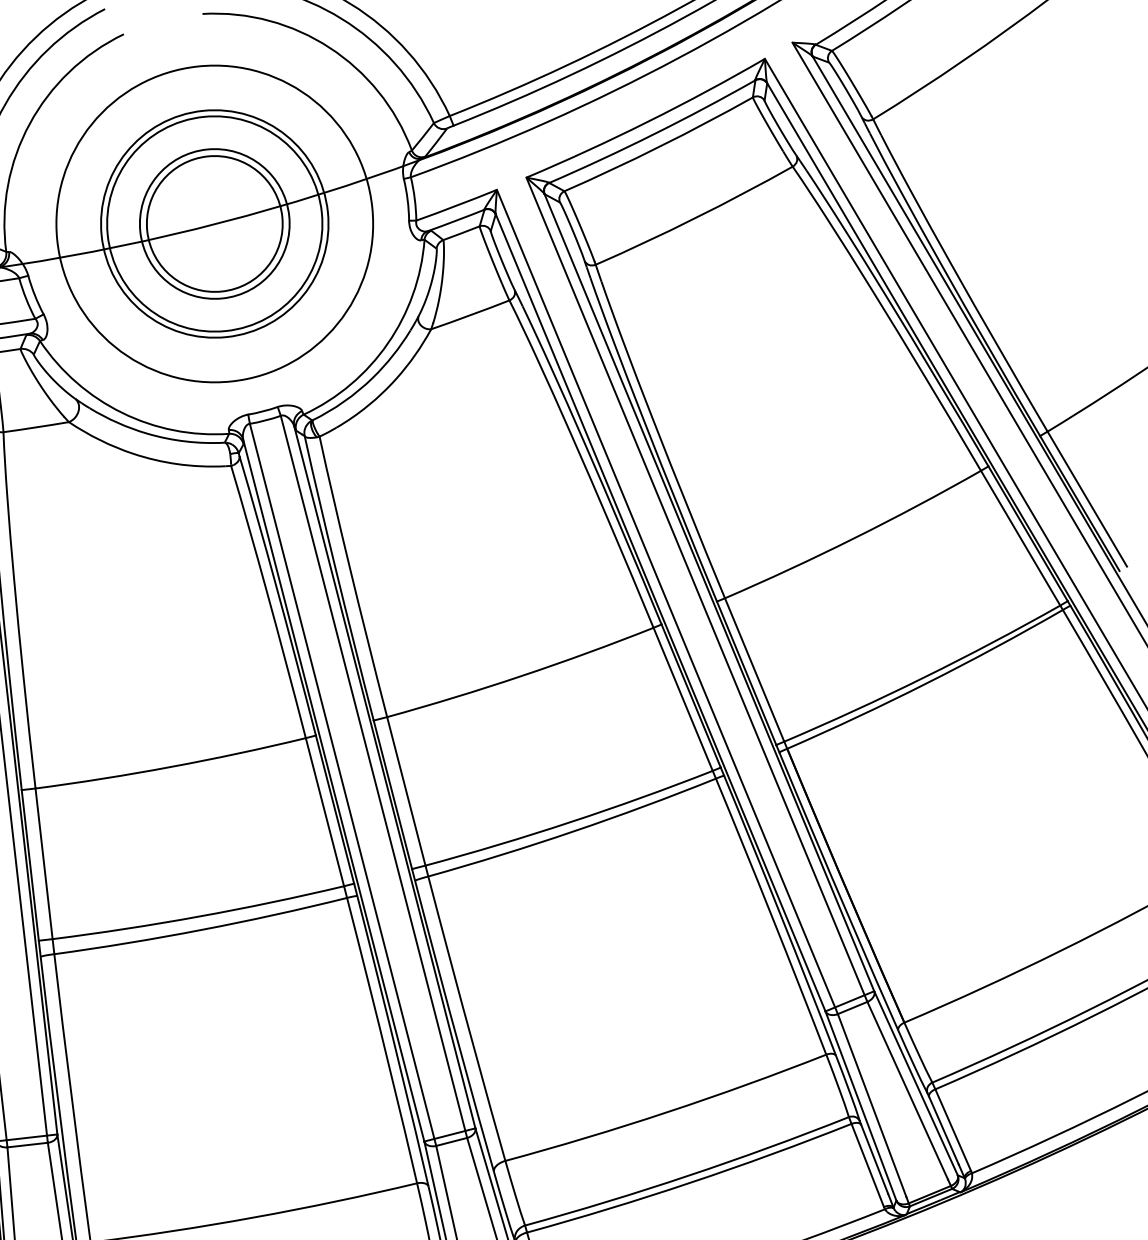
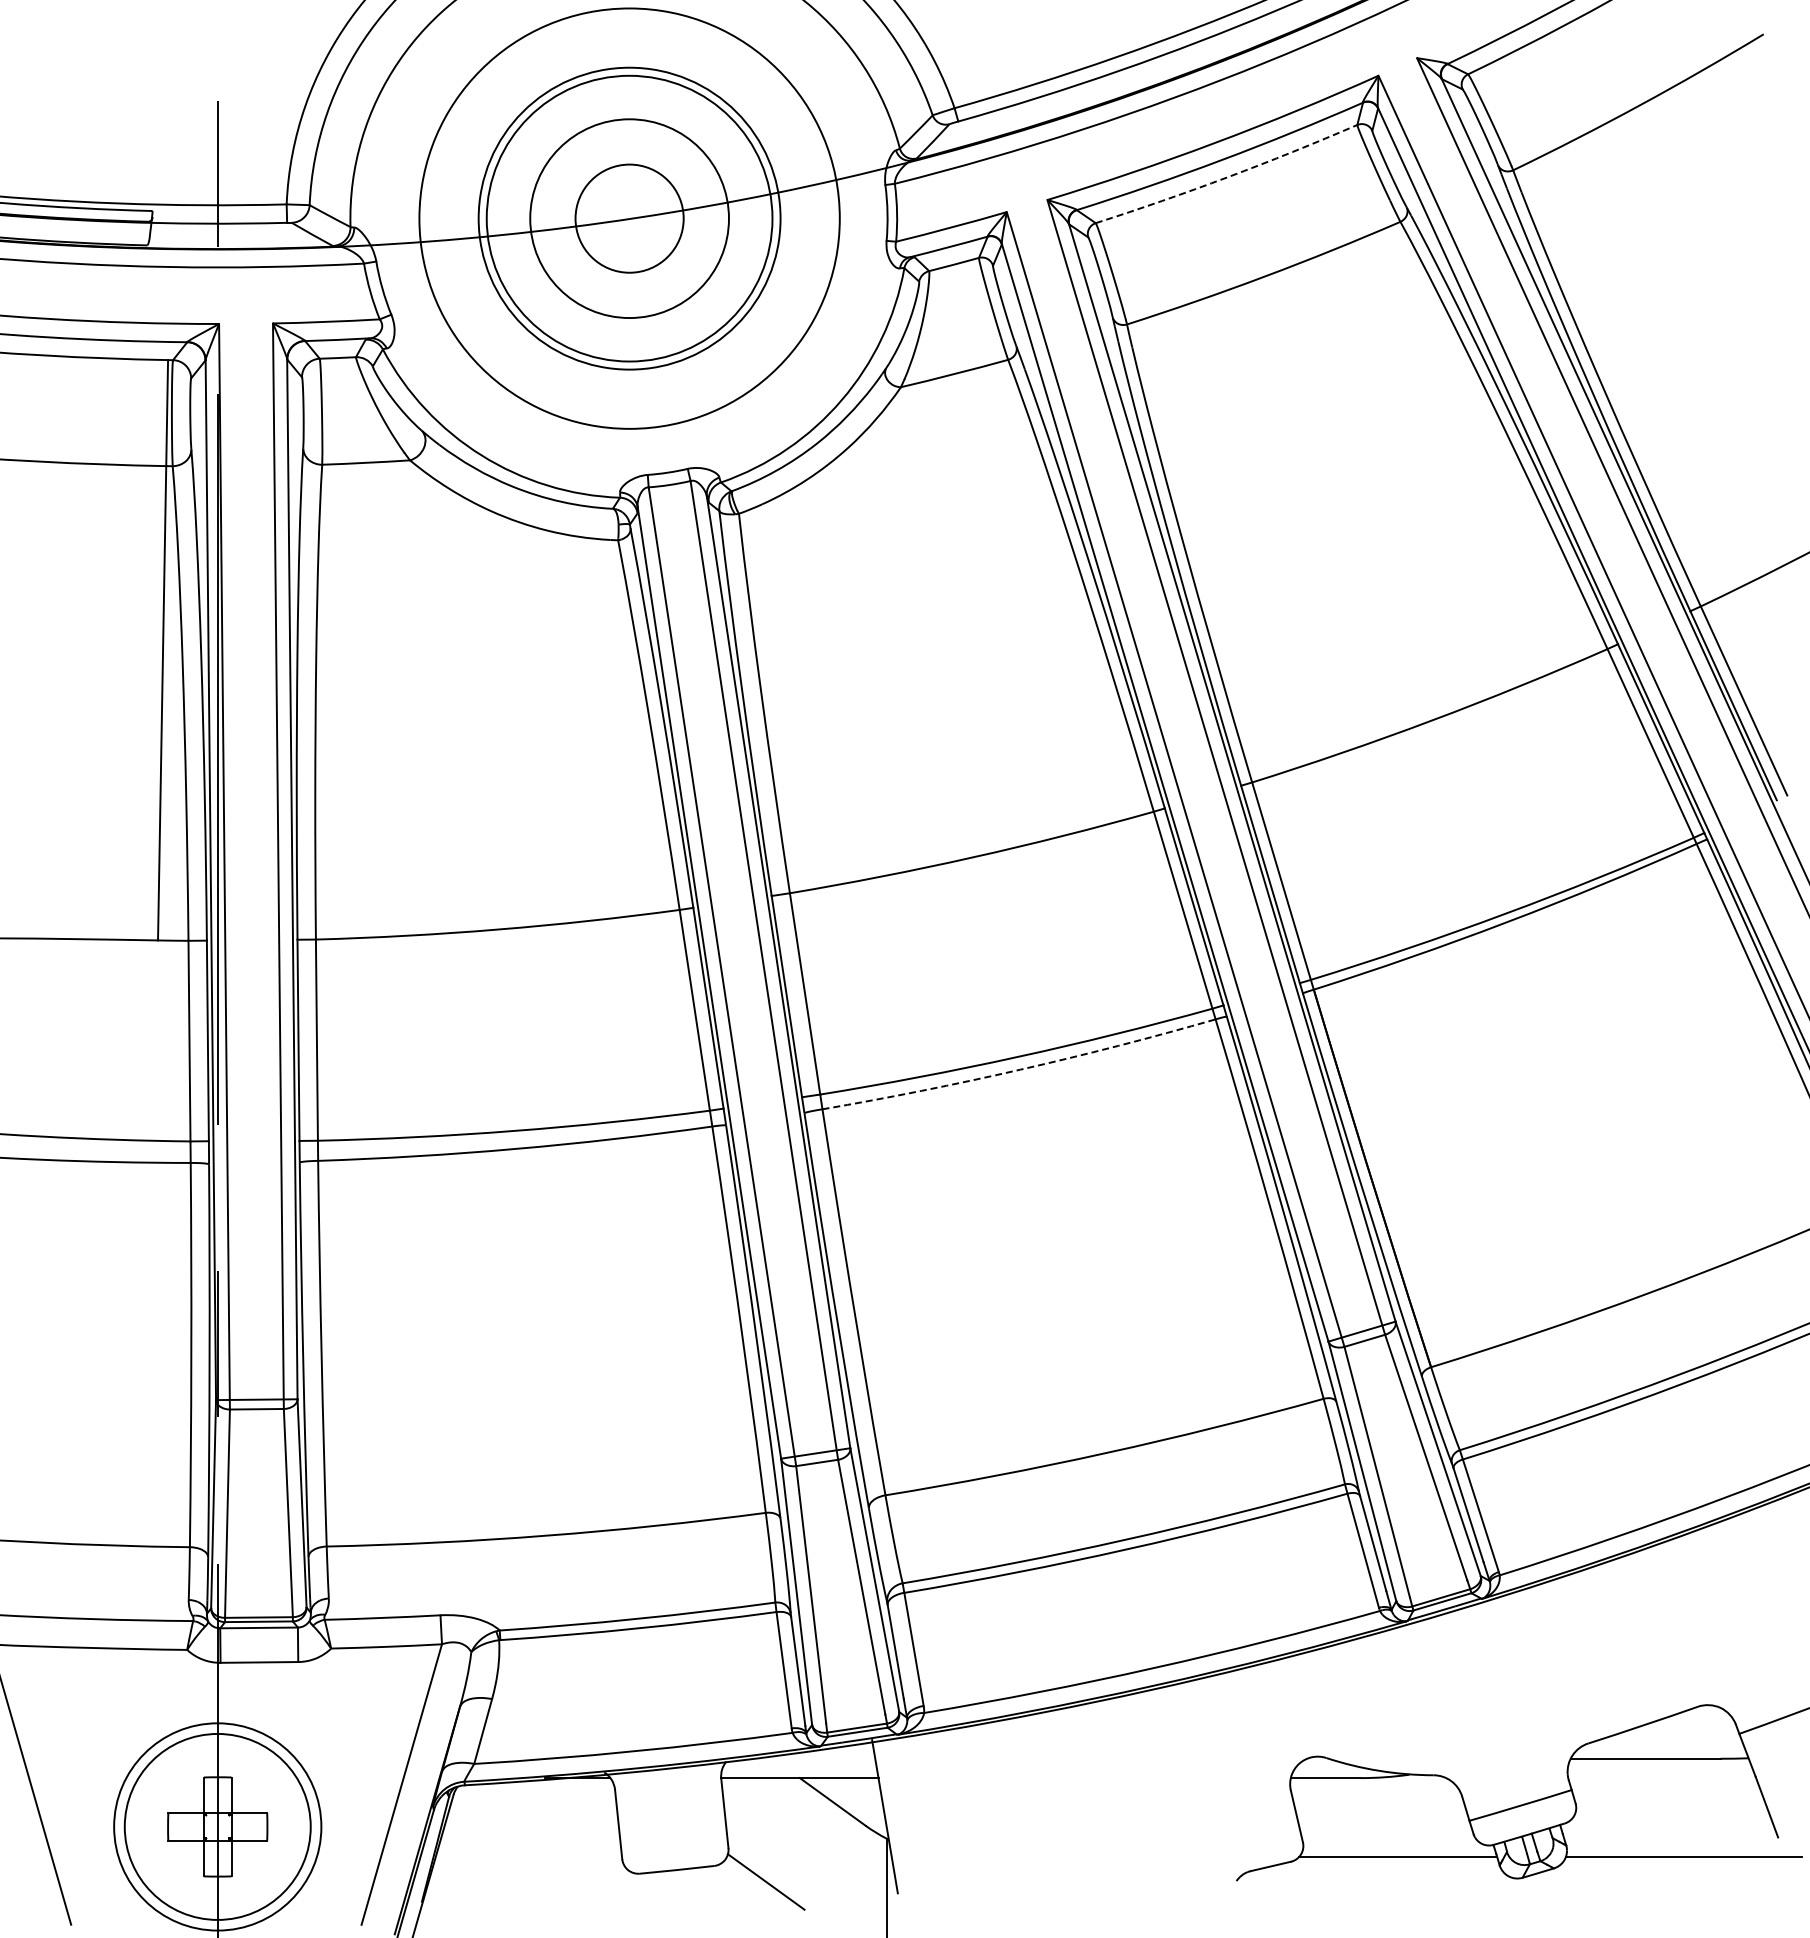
arc: (659, 146) -> (1227, 177), solid -> dashed
circle: (214, 223) -> (629, 218), size x0.6
arc: (573, 831) -> (1020, 1069), solid -> dashed

